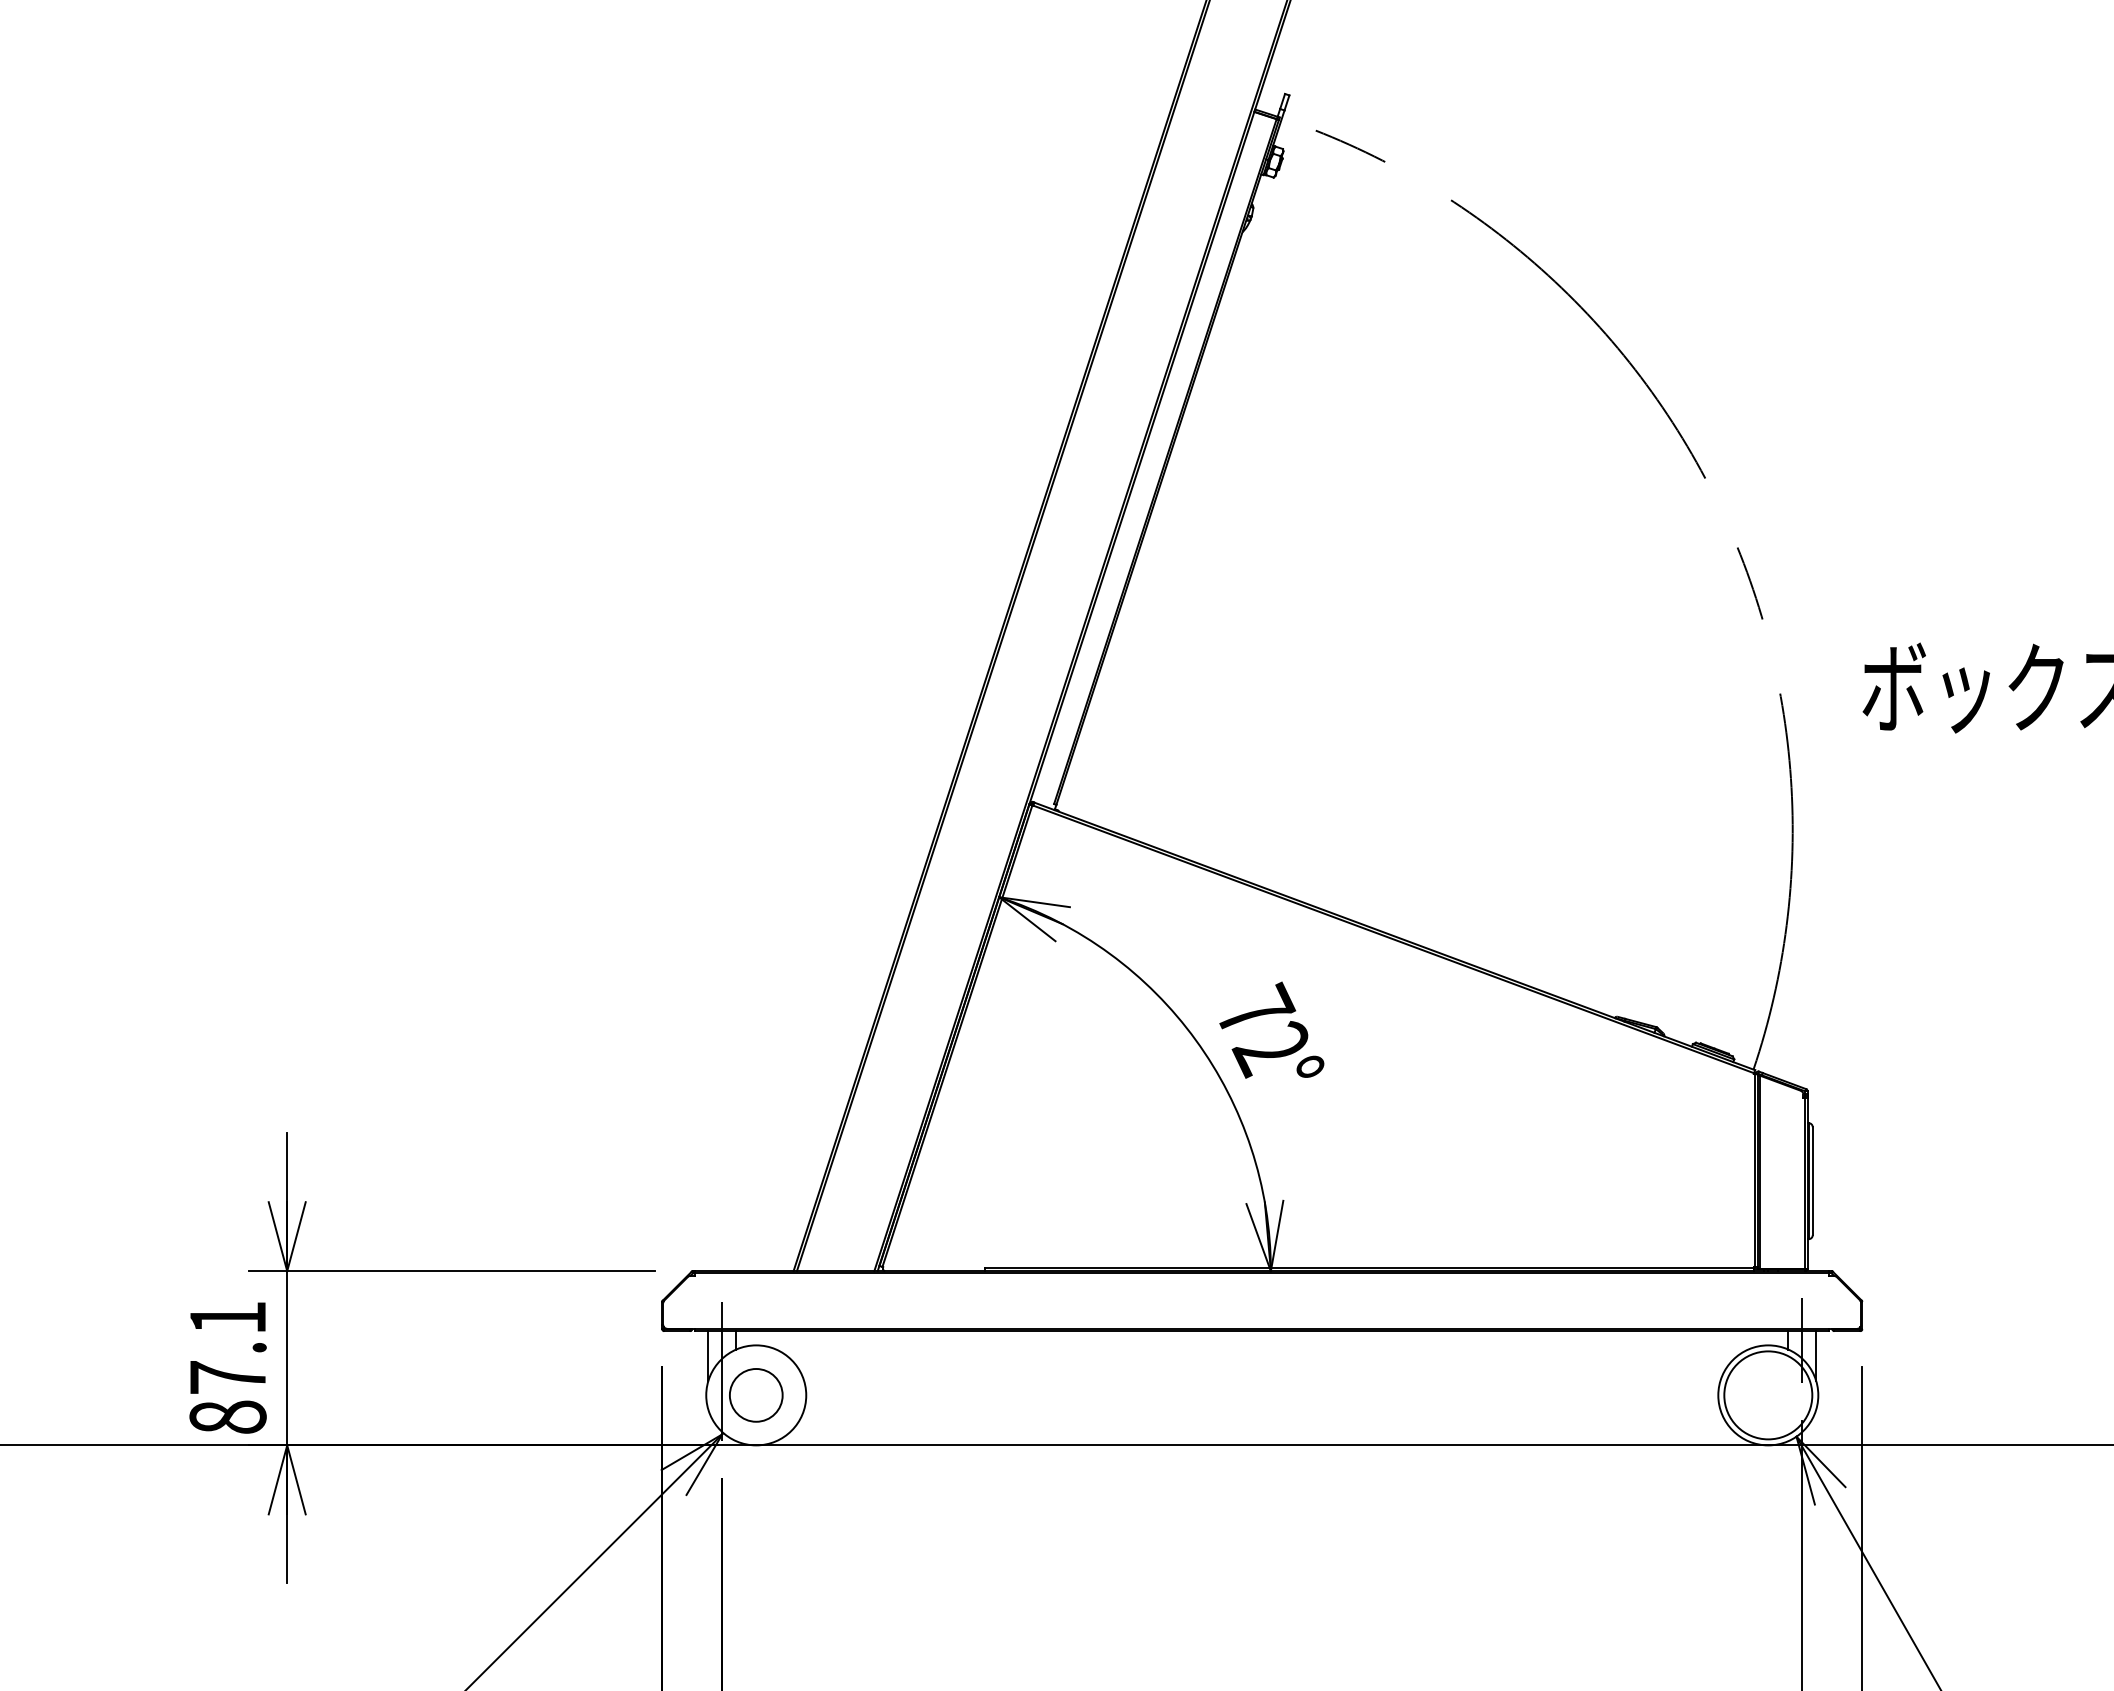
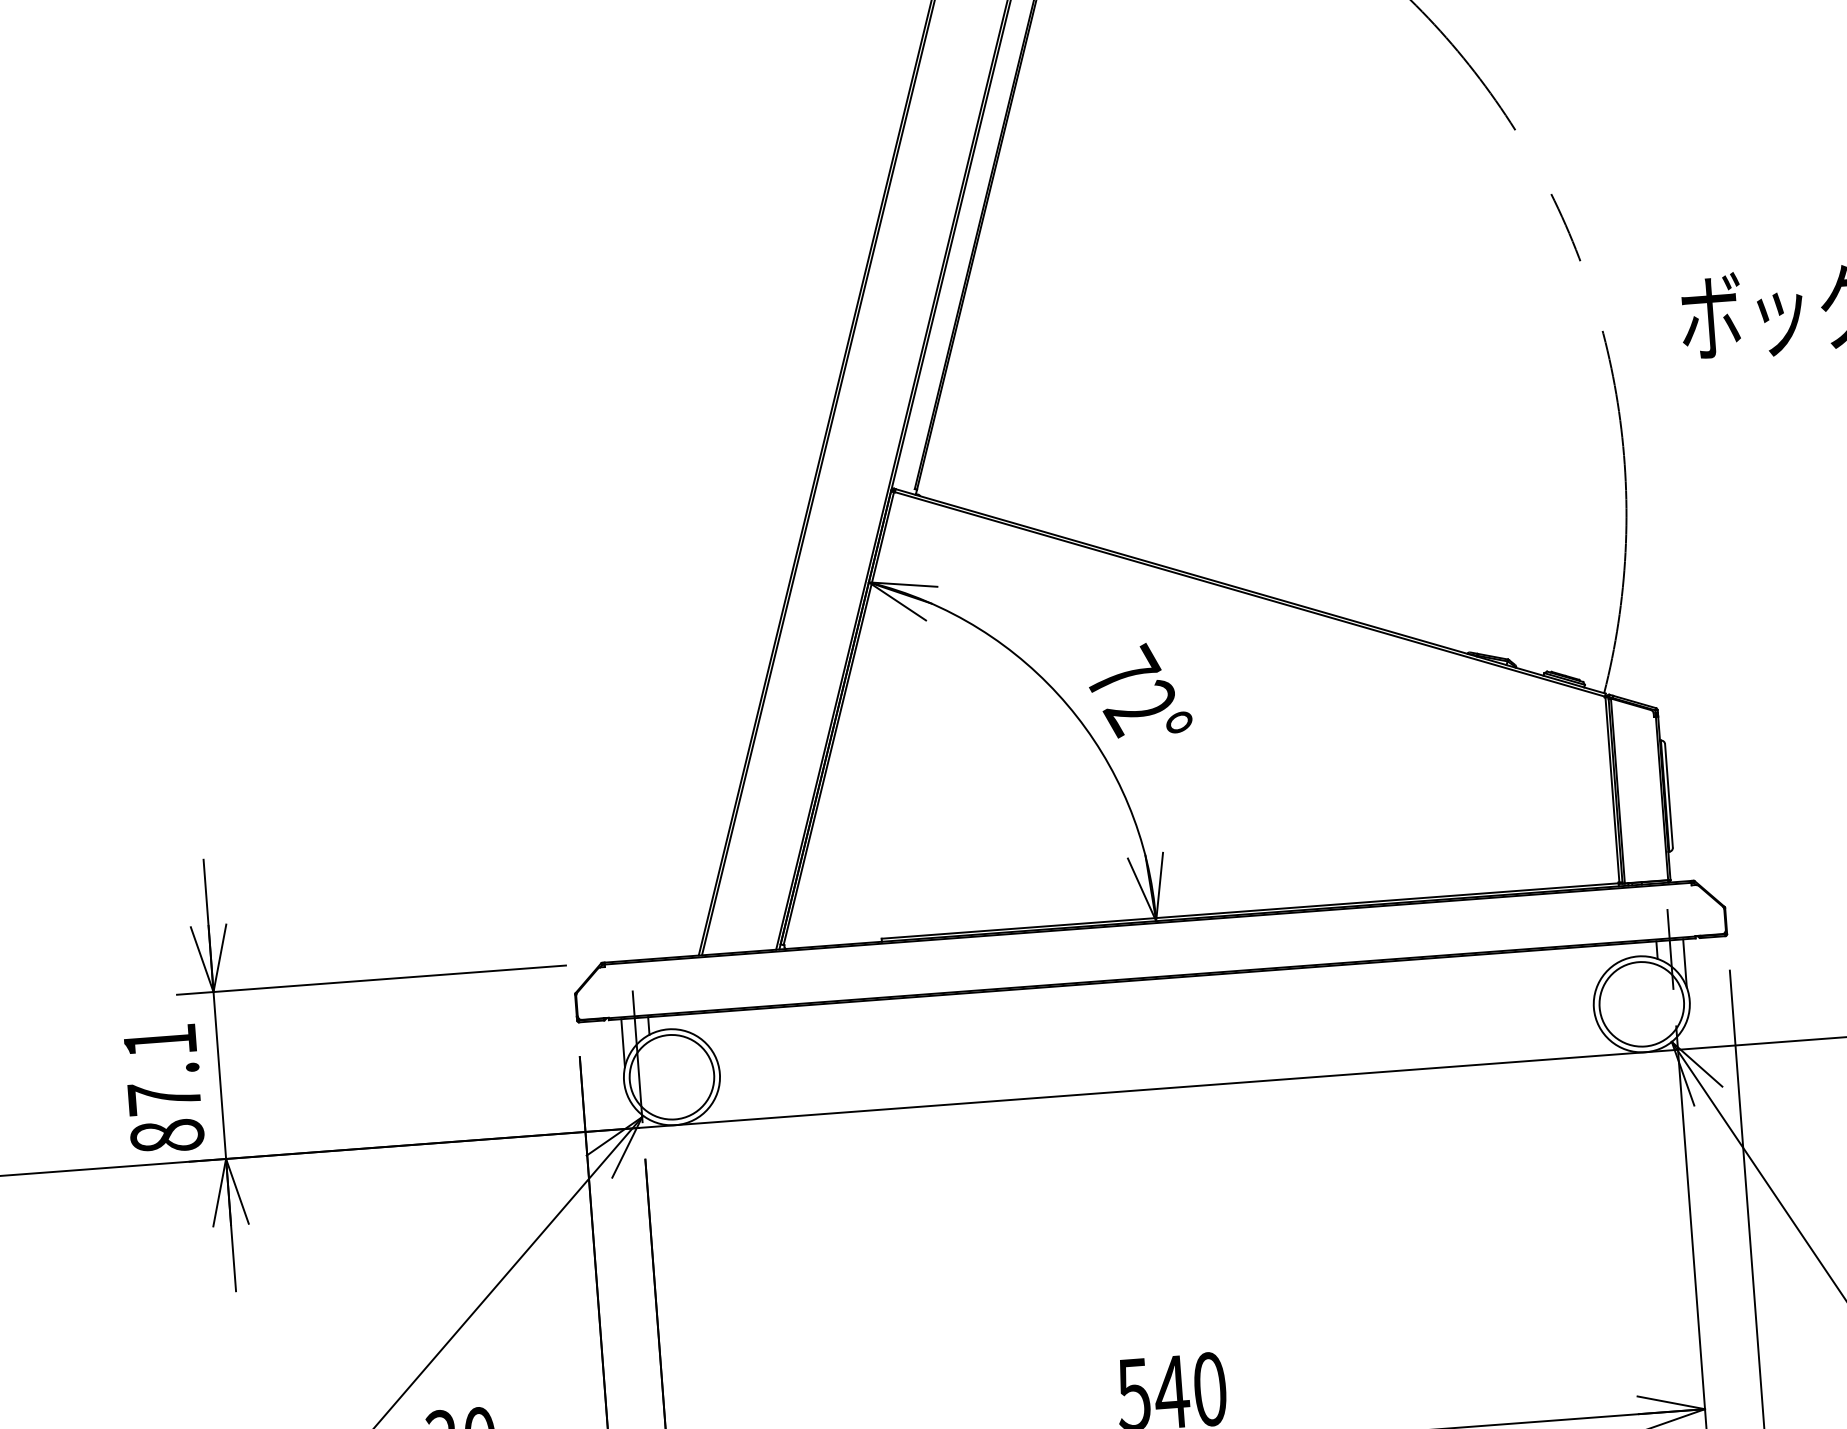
circle: (756, 1395) -> (672, 1077), size x1.67

